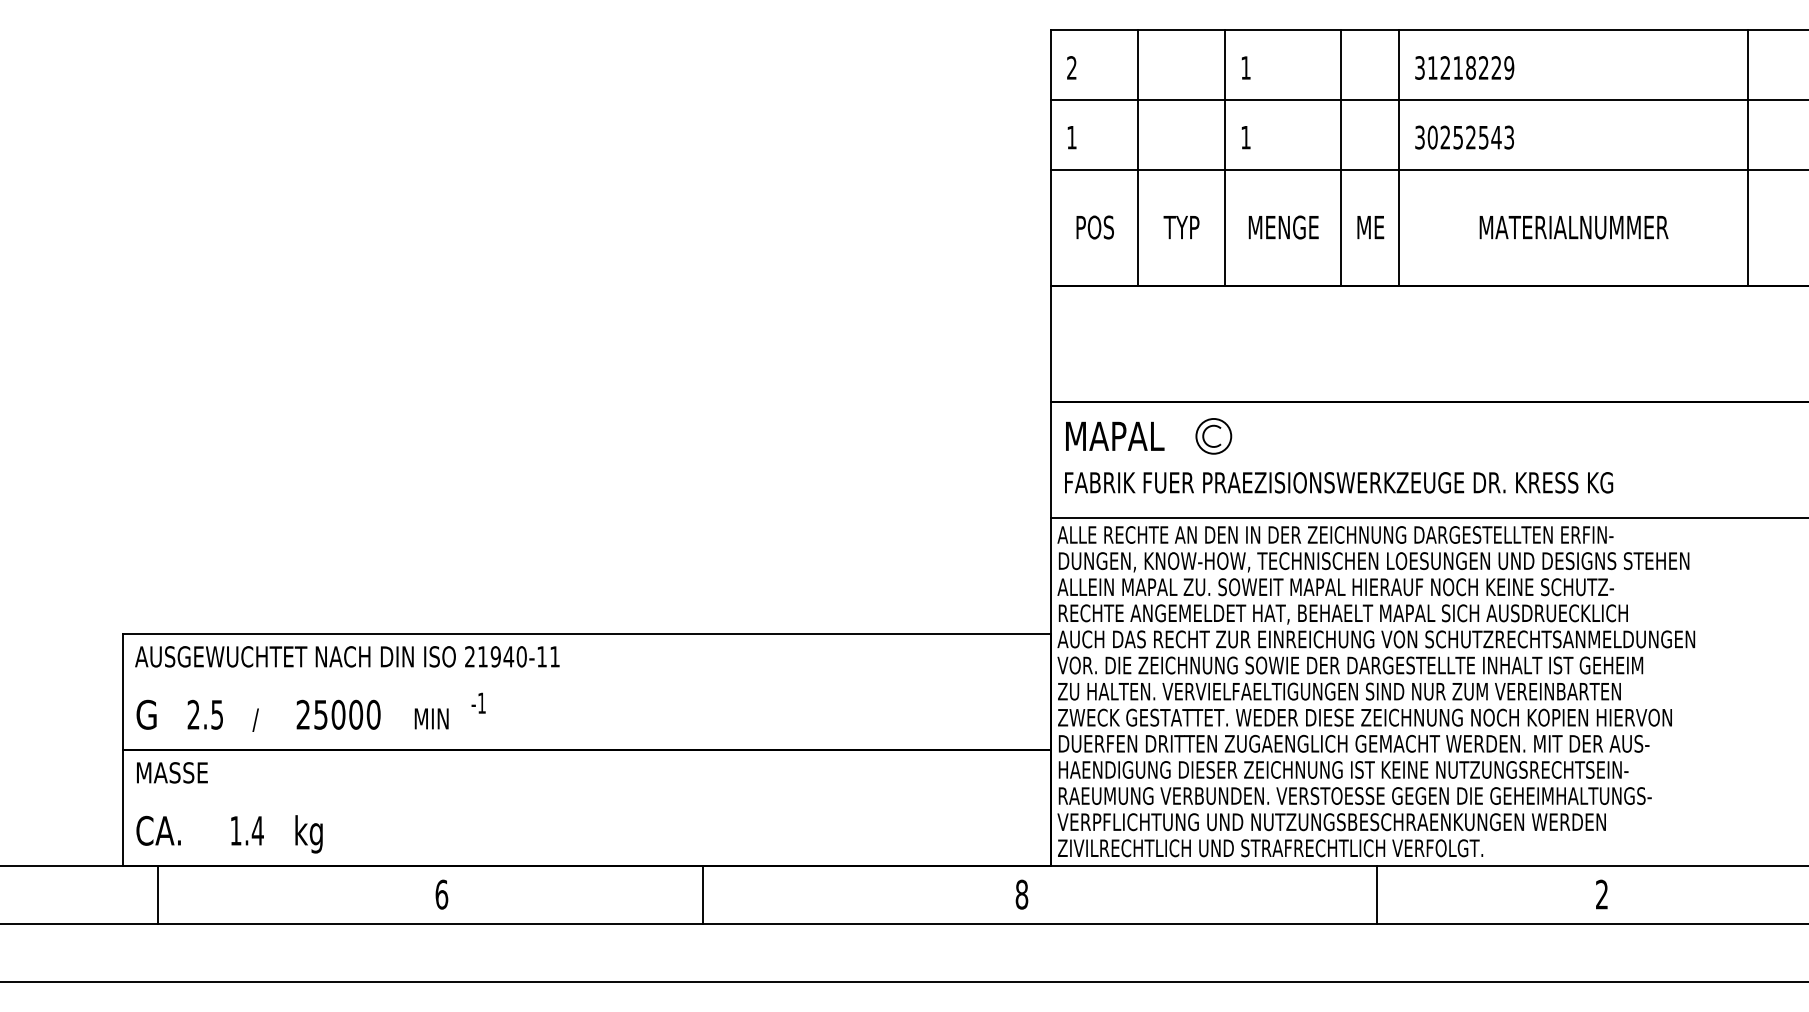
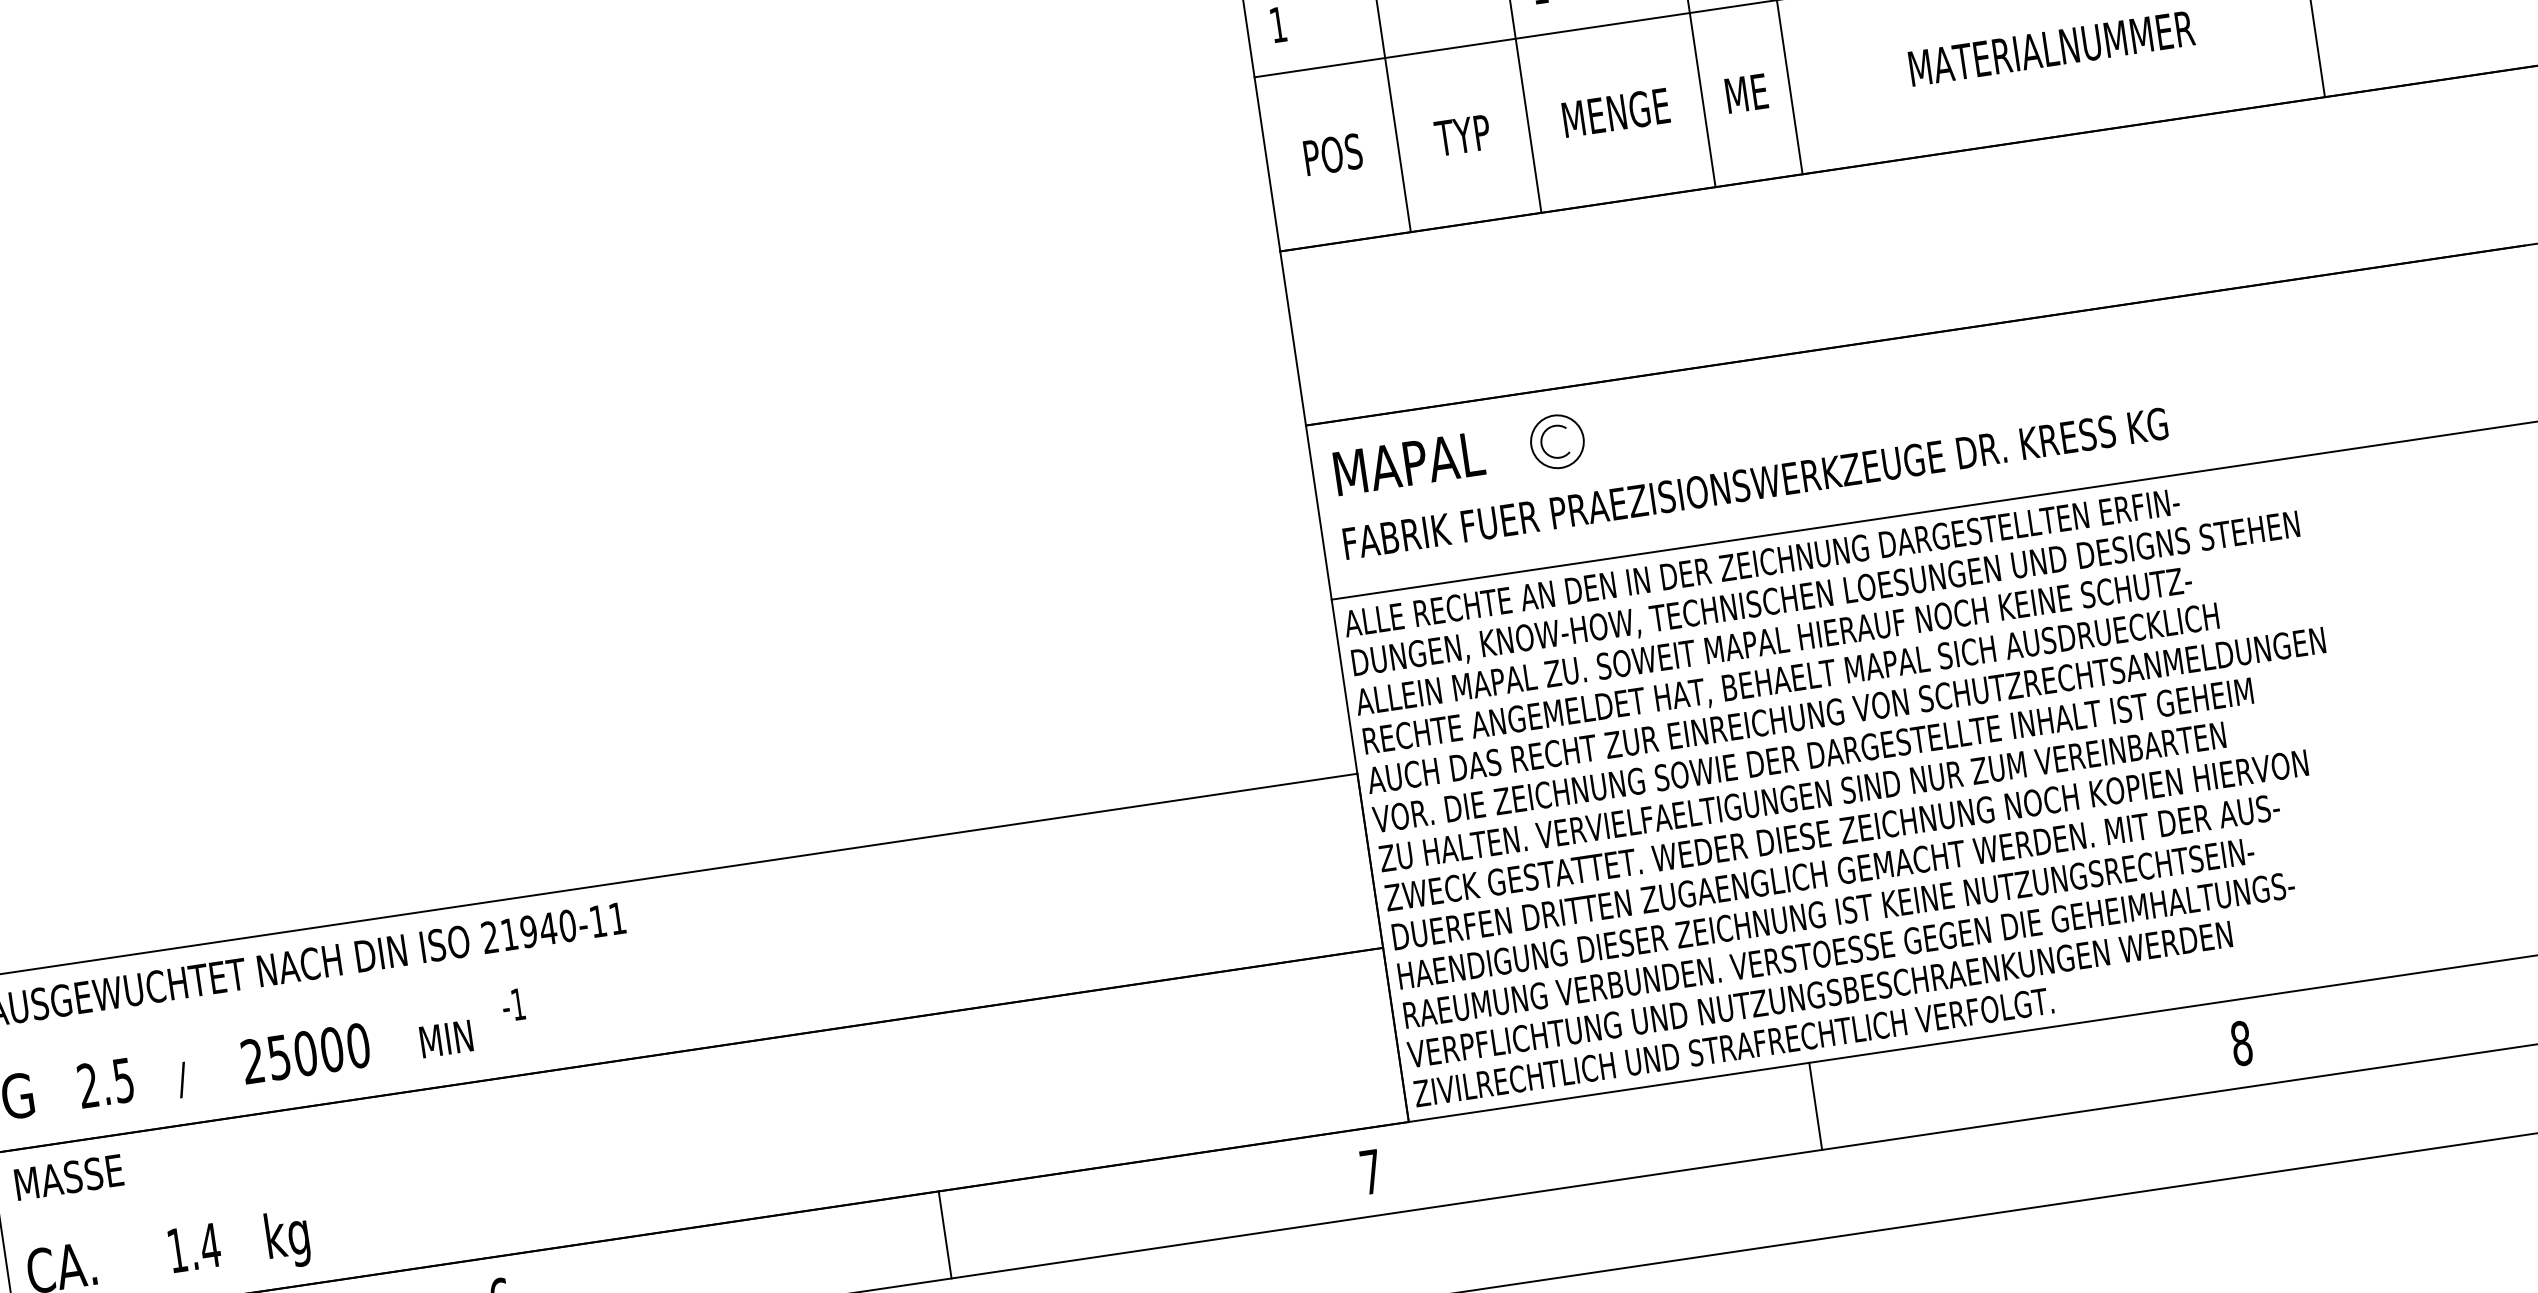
line: (703, 894) -> (945, 1234), moved
text: (1021, 894) -> (1370, 1171), 8 -> 7
line: (1377, 894) -> (1816, 1106), moved
text: (1601, 894) -> (2240, 1043), 2 -> 8

